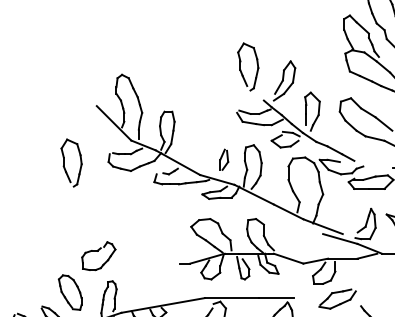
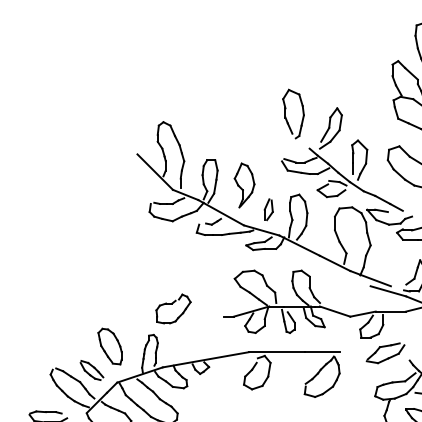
part: (200, 136) -> (244, 185), added
part: (63, 162) -> (103, 212), removed
part: (98, 255) -> (173, 308), moved

